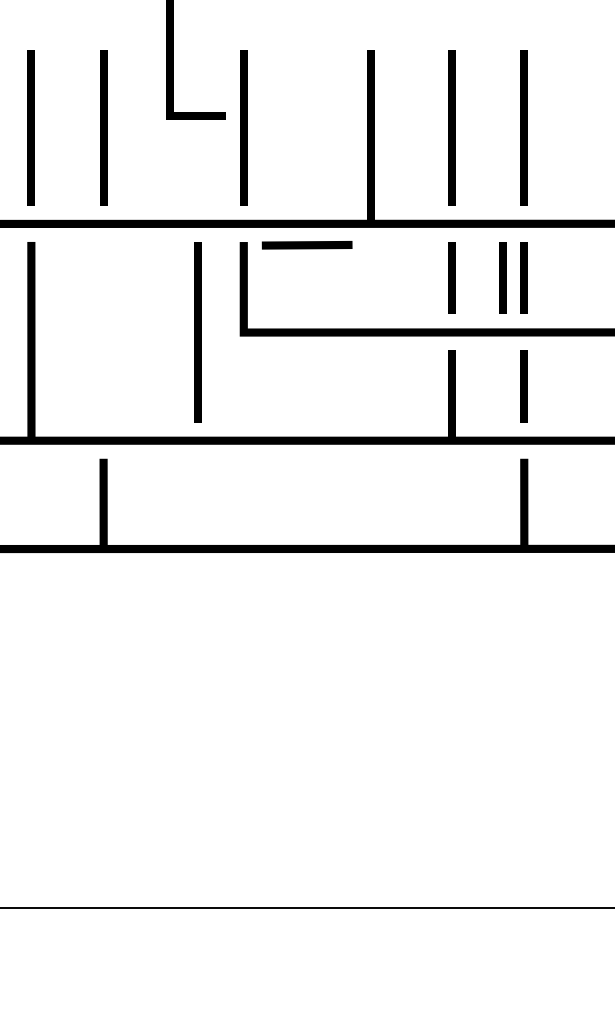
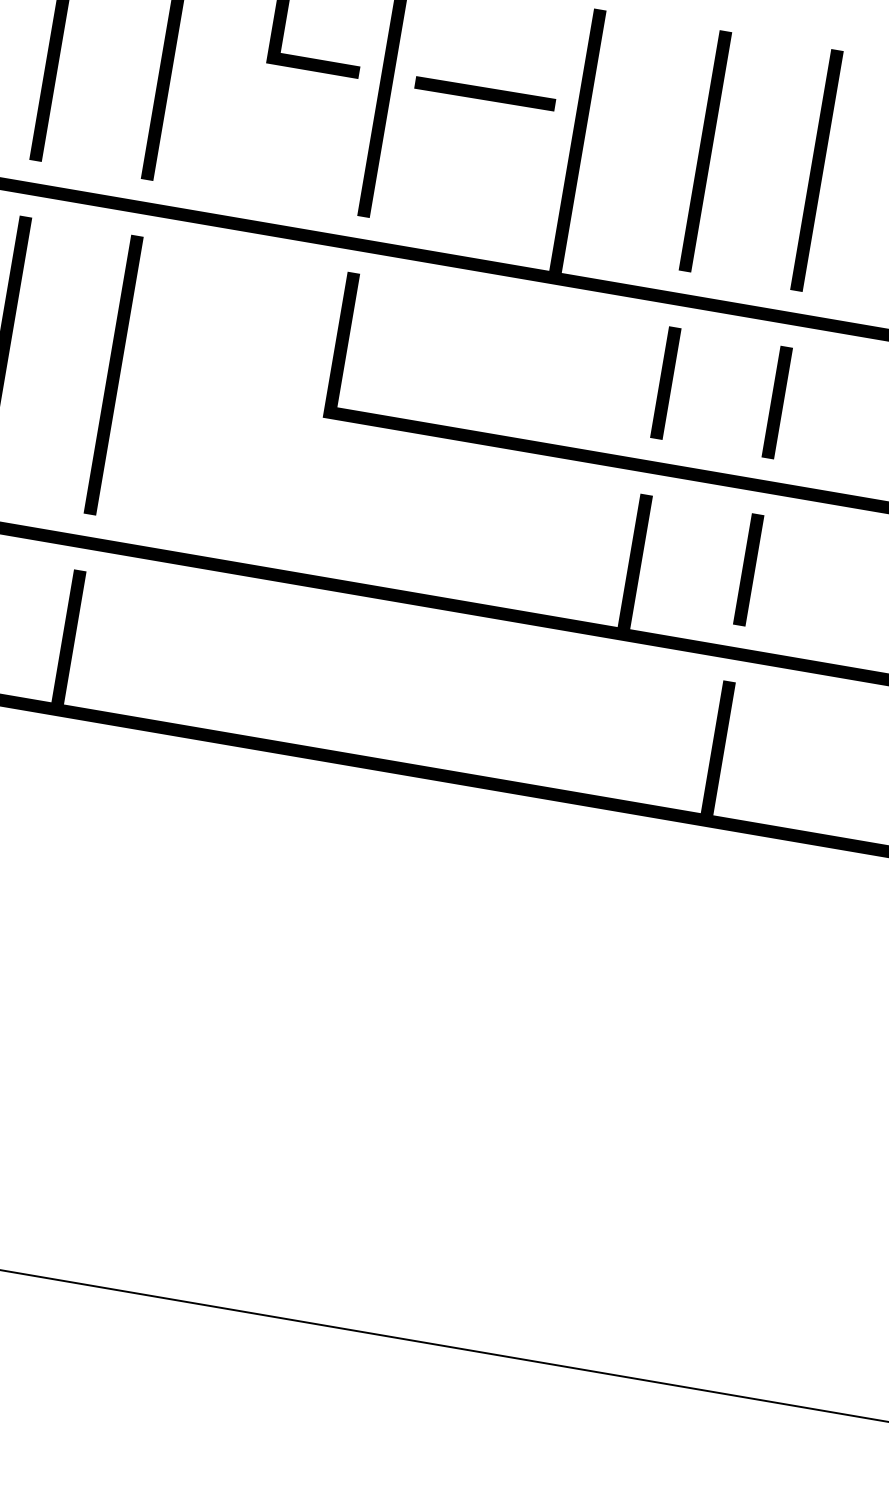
line: (306, 245) -> (484, 94), moved
line: (502, 277) -> (743, 395), removed
line: (197, 332) -> (113, 375), moved

